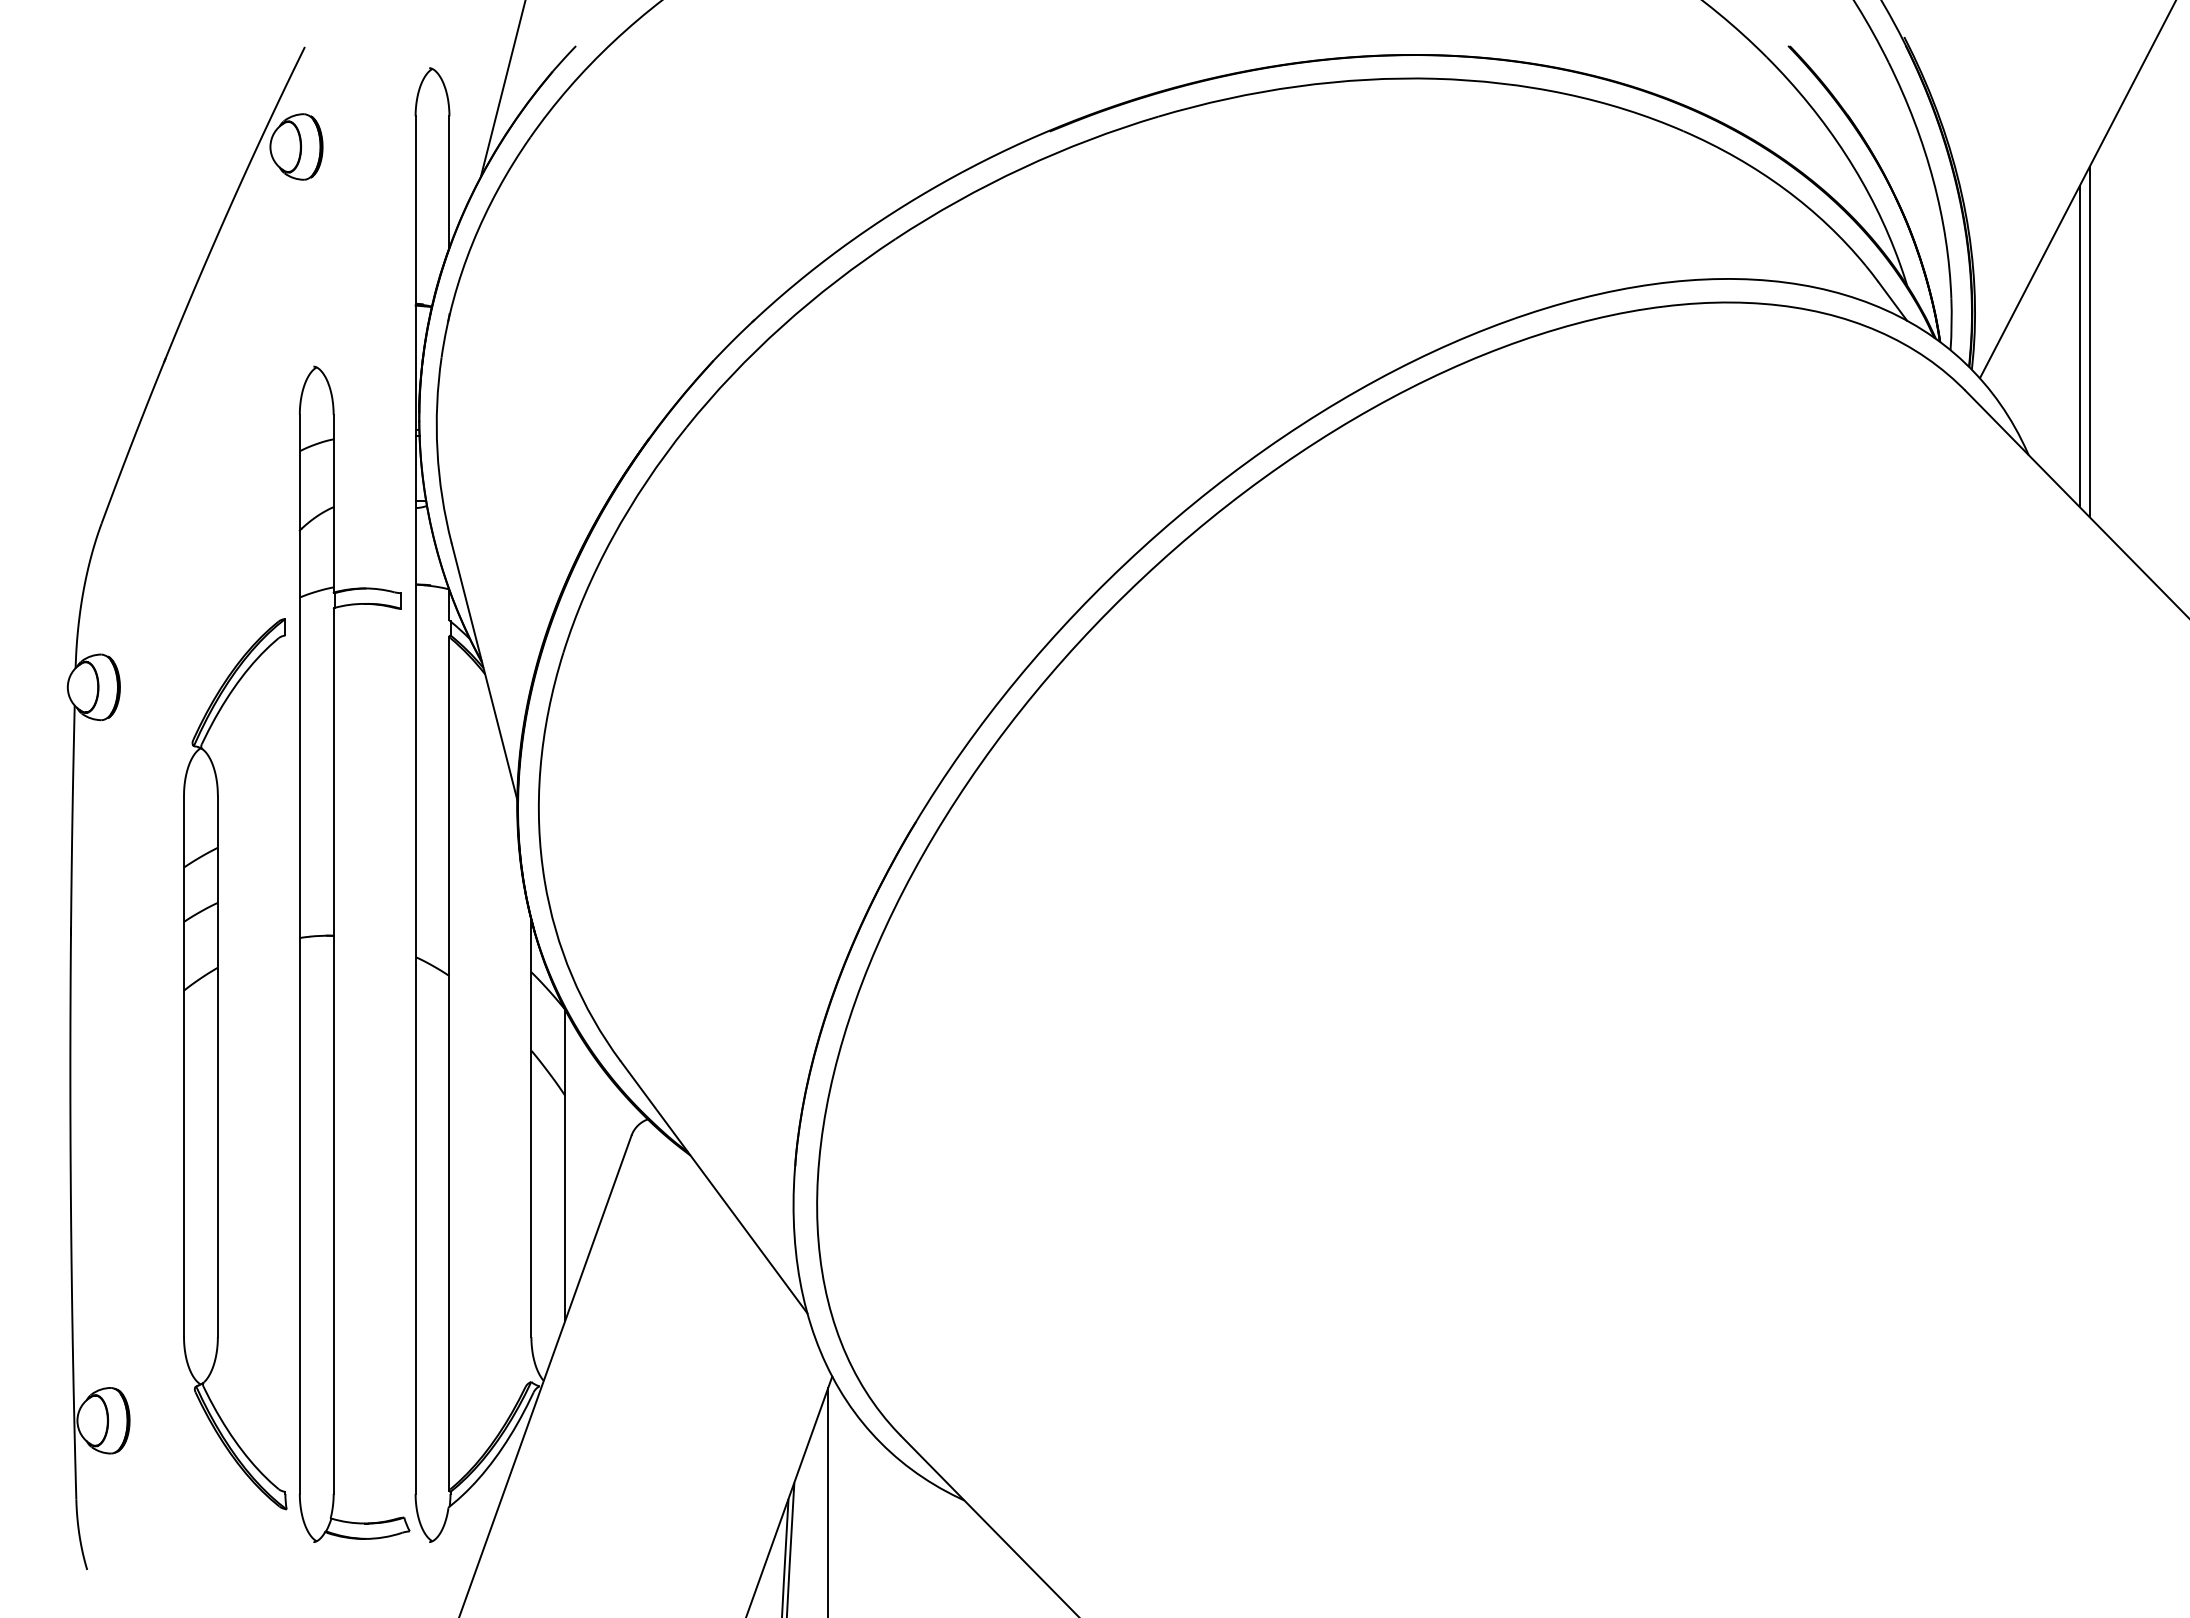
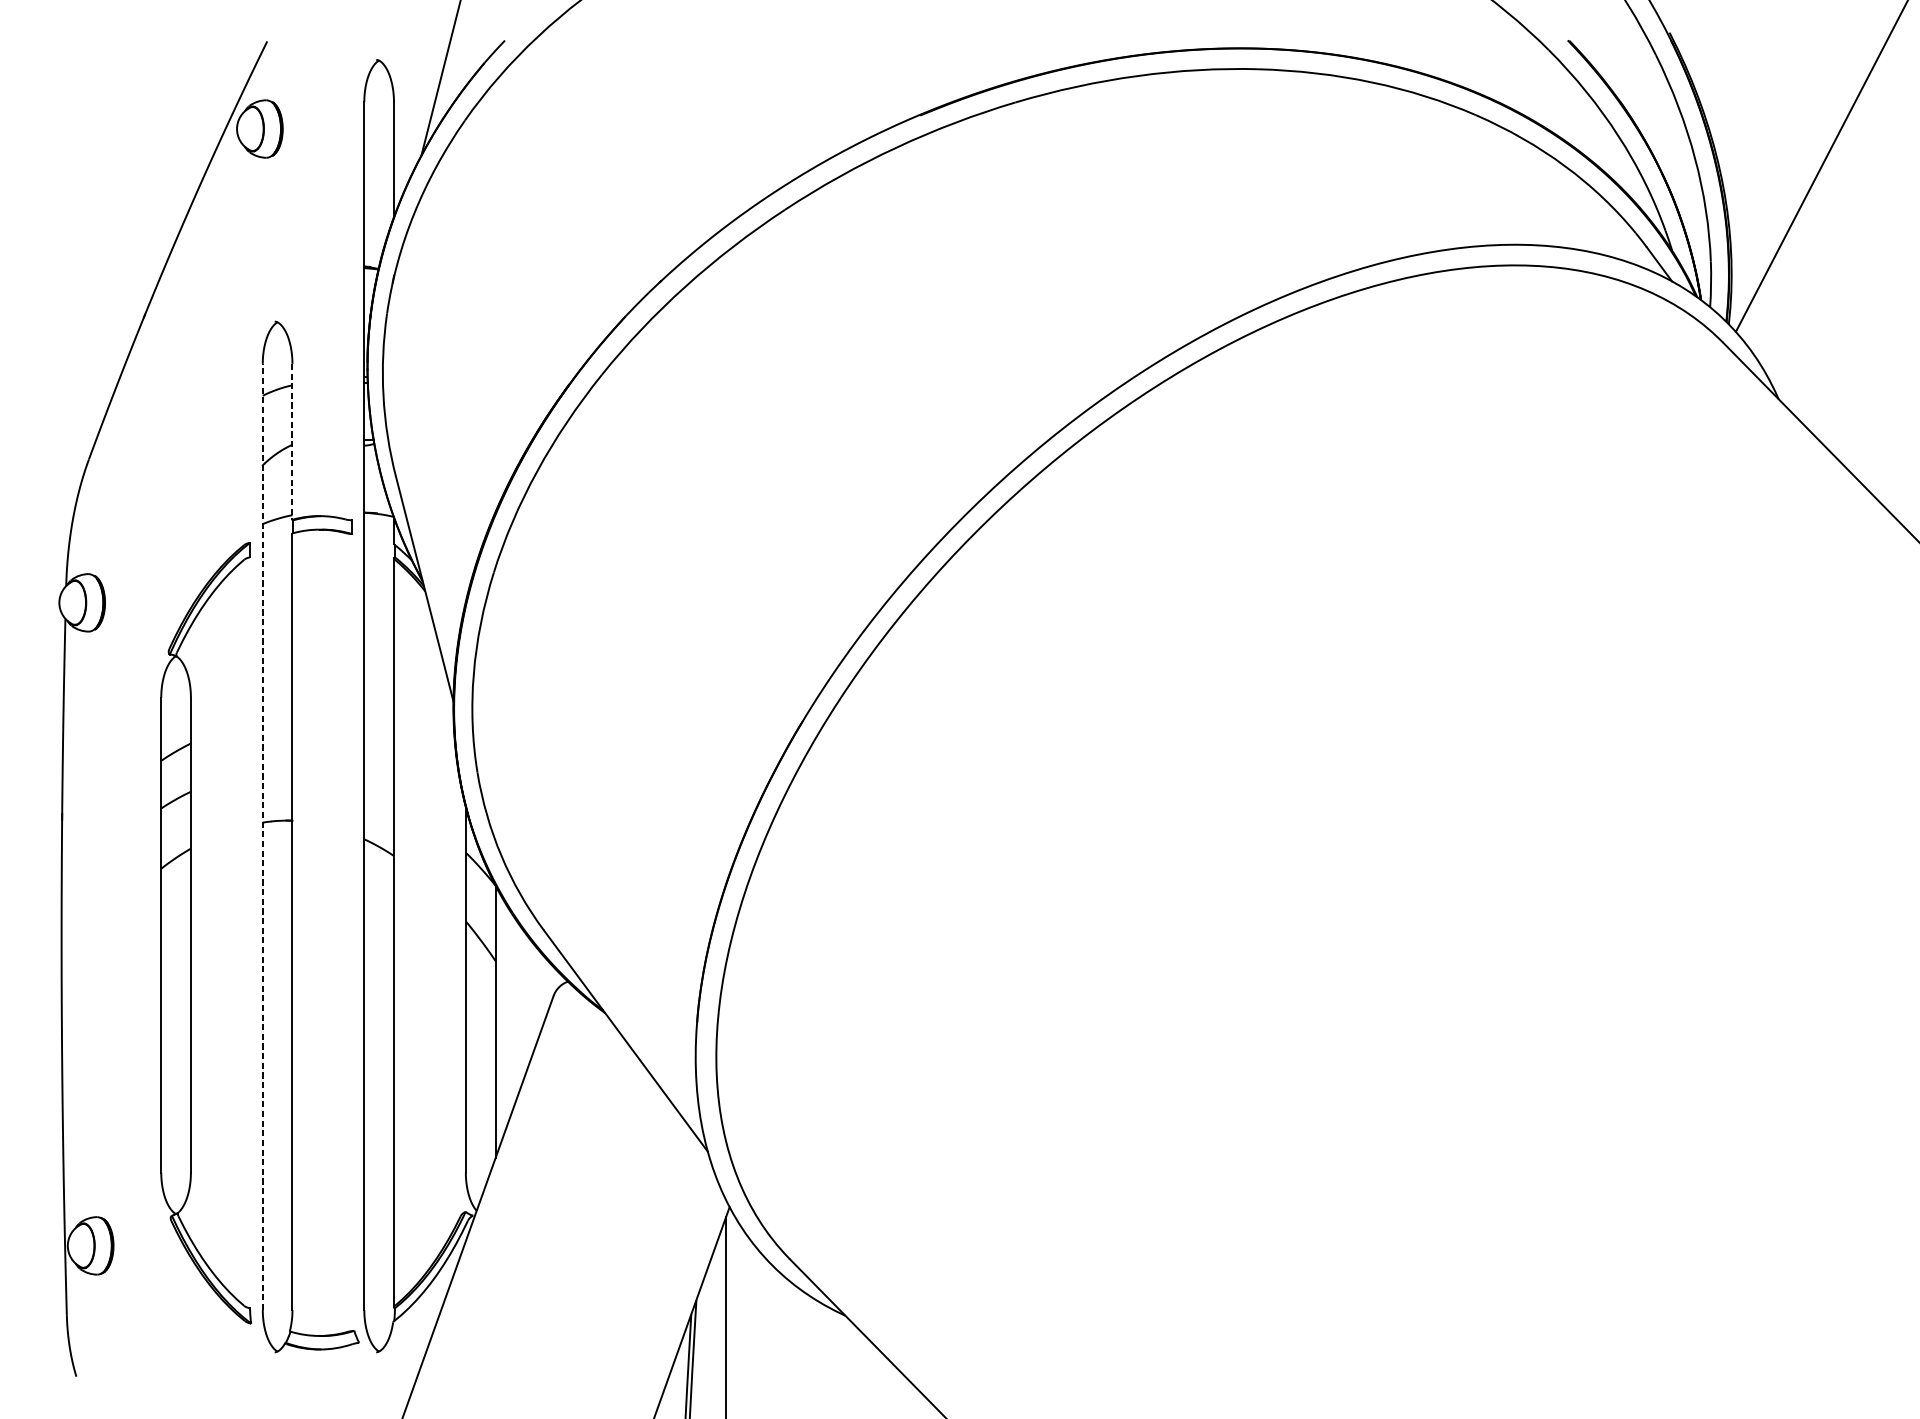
line: (2089, 342) -> (1831, 300), removed
line: (2079, 346) -> (1823, 303), removed
line: (333, 504) -> (292, 442), solid -> dashed
line: (299, 954) -> (262, 837), solid -> dashed

